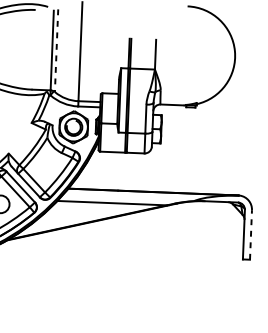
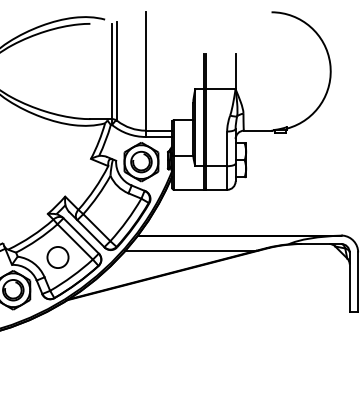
line: (56, 50) -> (117, 71), dashed -> solid
line: (251, 235) -> (358, 282), dashed -> solid

